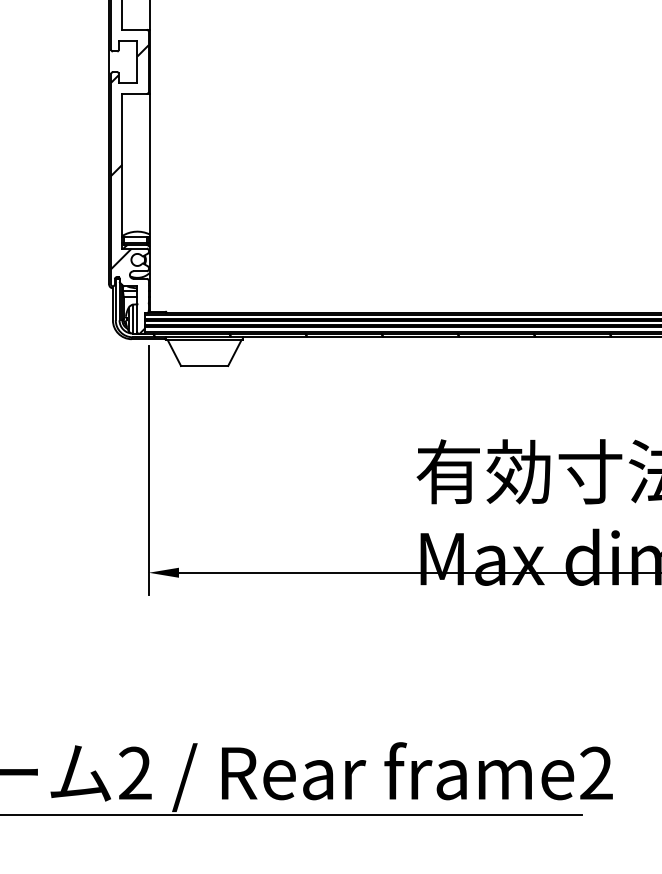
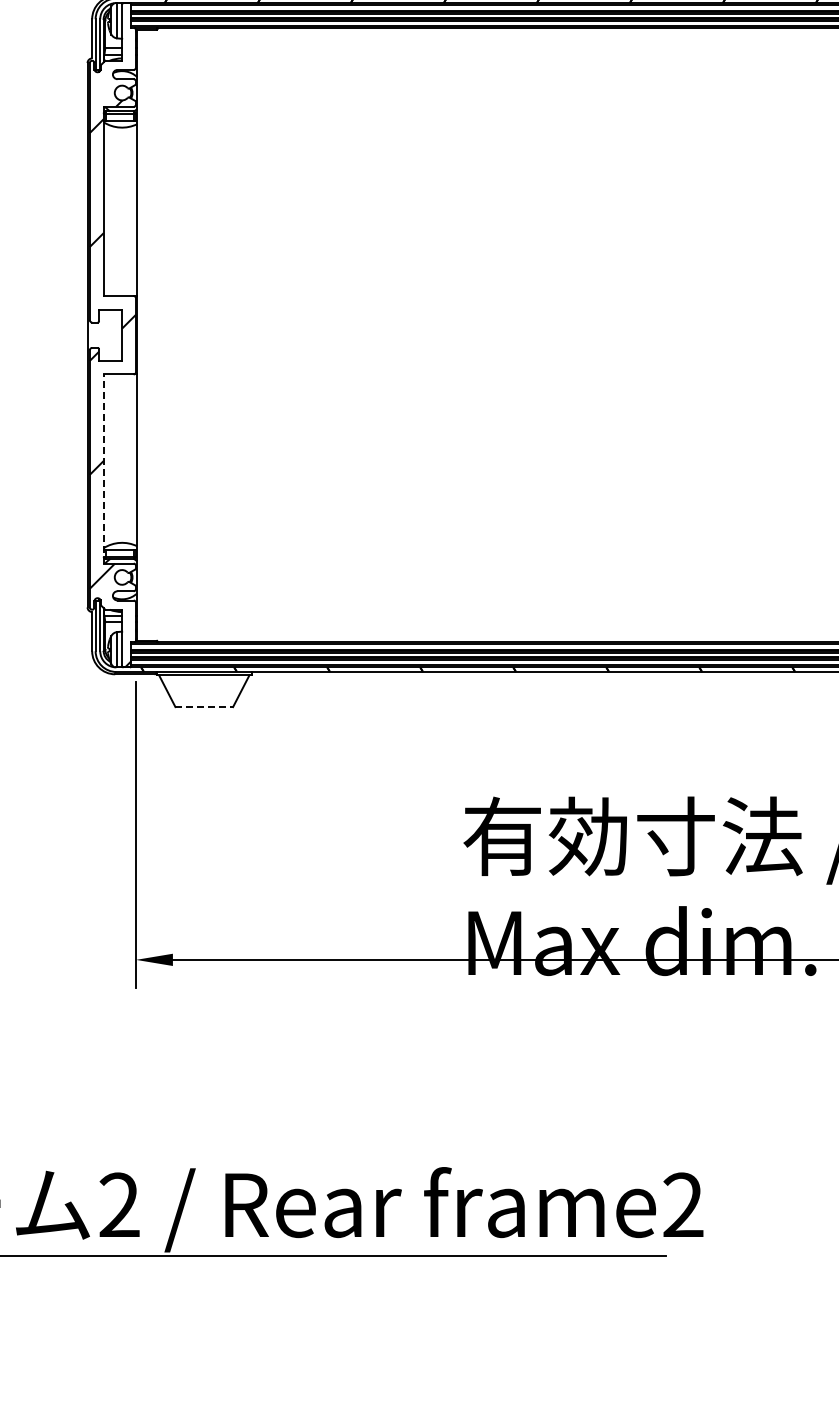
line: (122, 171) -> (103, 469), solid -> dashed
line: (204, 366) -> (204, 707), solid -> dashed

